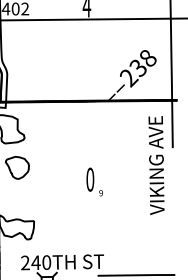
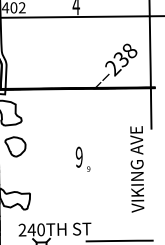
text: (156, 165) -> (137, 169), moved
text: (90, 179) -> (79, 157), 0 -> 9

